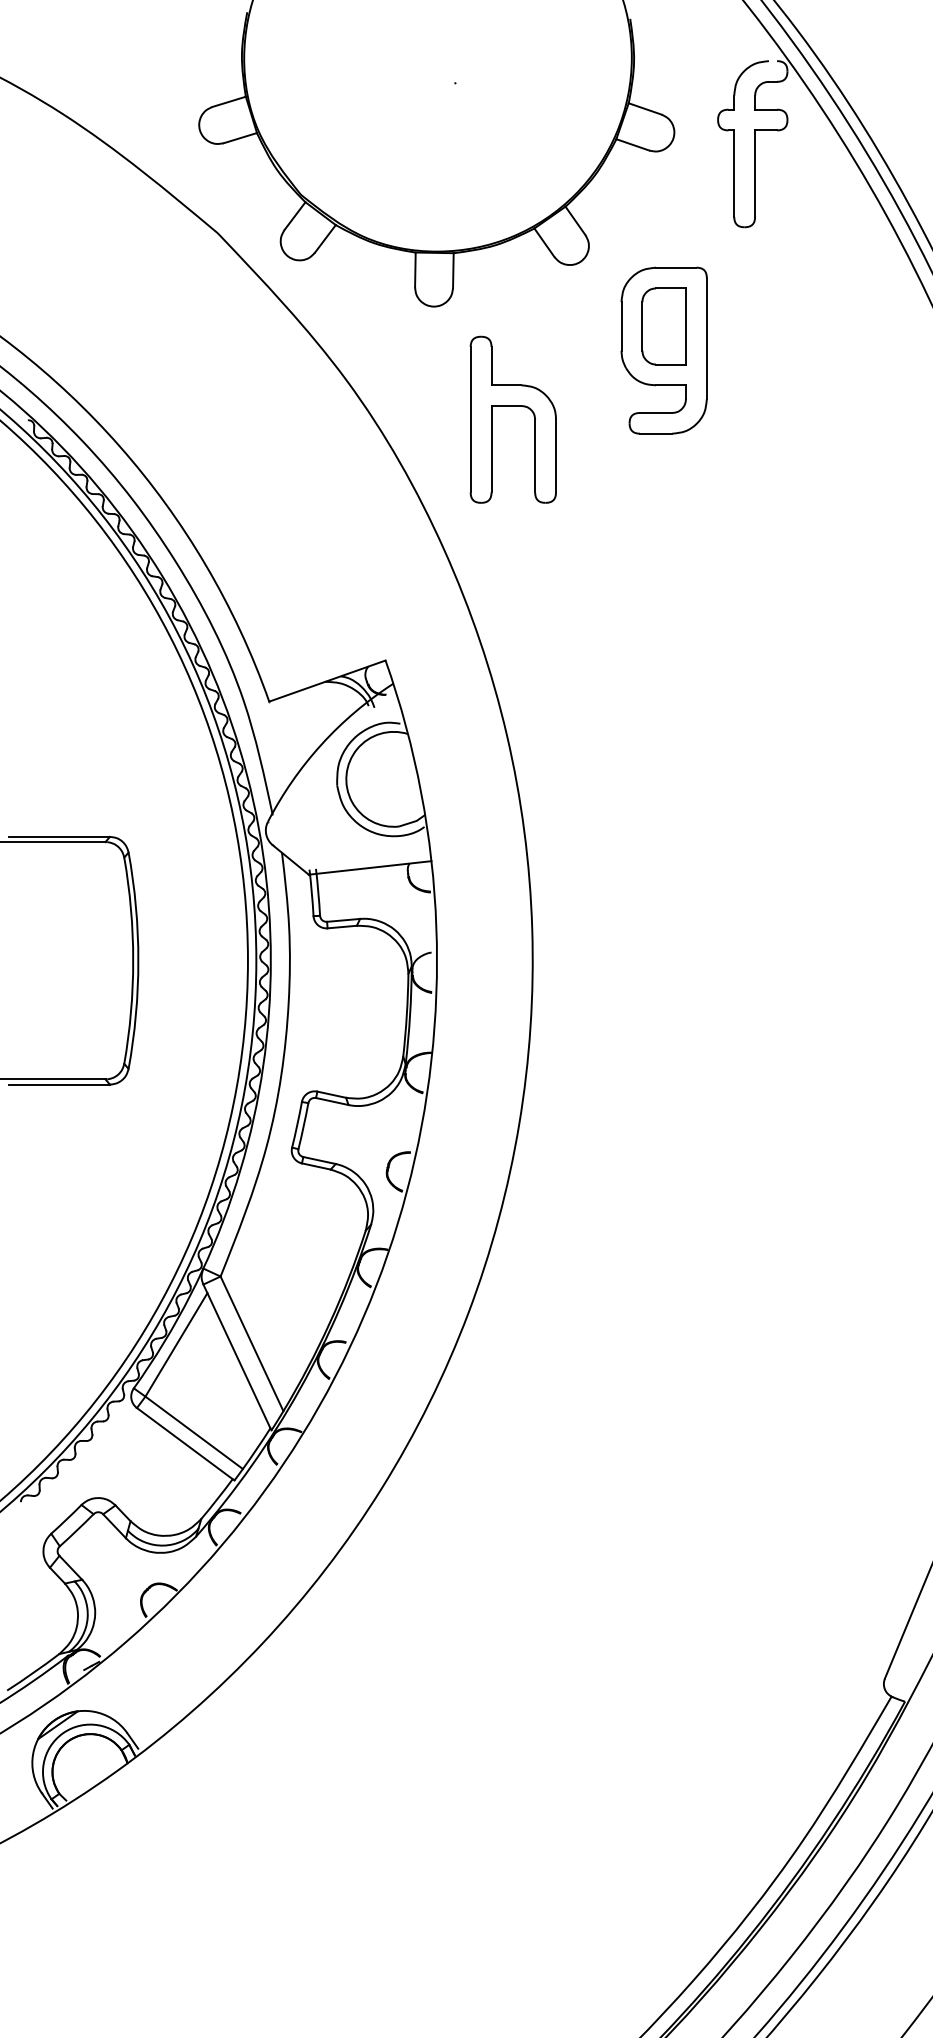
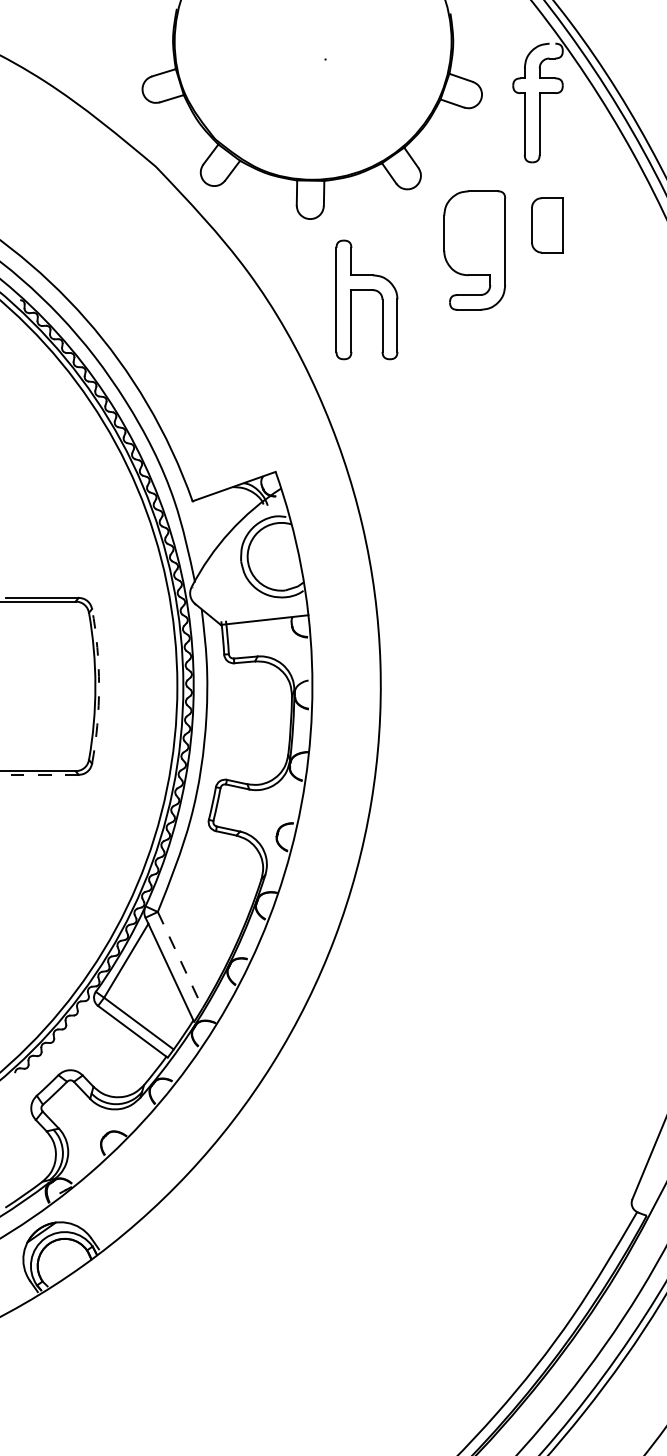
part: (663, 326) -> (547, 225), moved
arc: (138, 960) -> (99, 686), solid -> dashed
line: (59, 1084) -> (42, 774), solid -> dashed
line: (252, 1344) -> (180, 960), solid -> dashed

